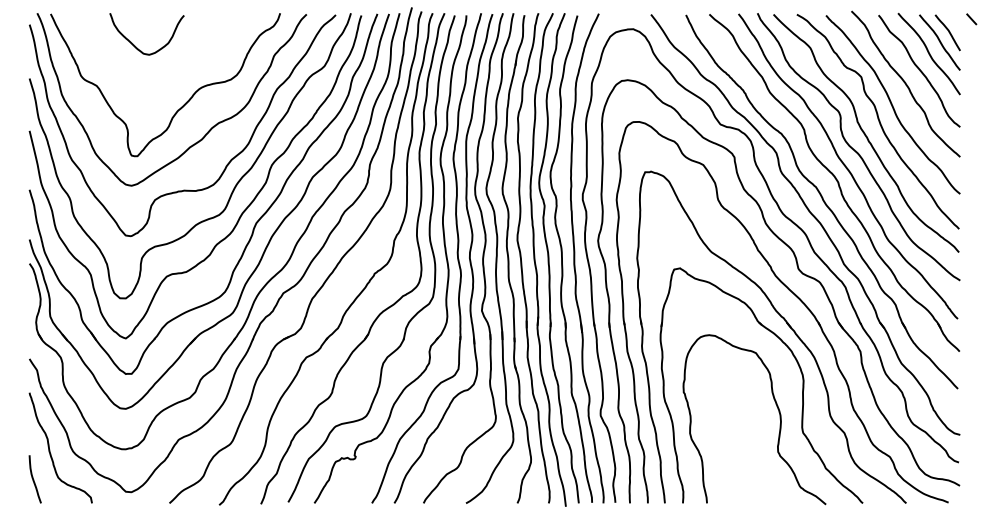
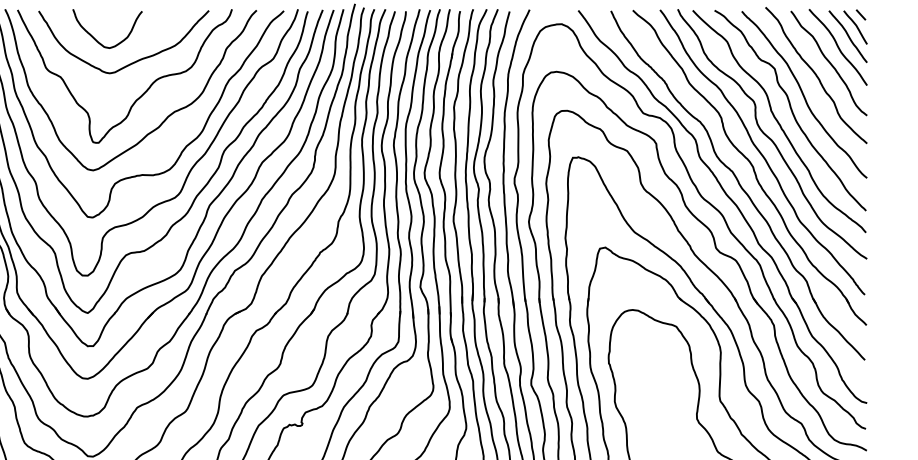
line: (971, 19) -> (860, 15), moved
curve: (174, 69) -> (133, 61), added

